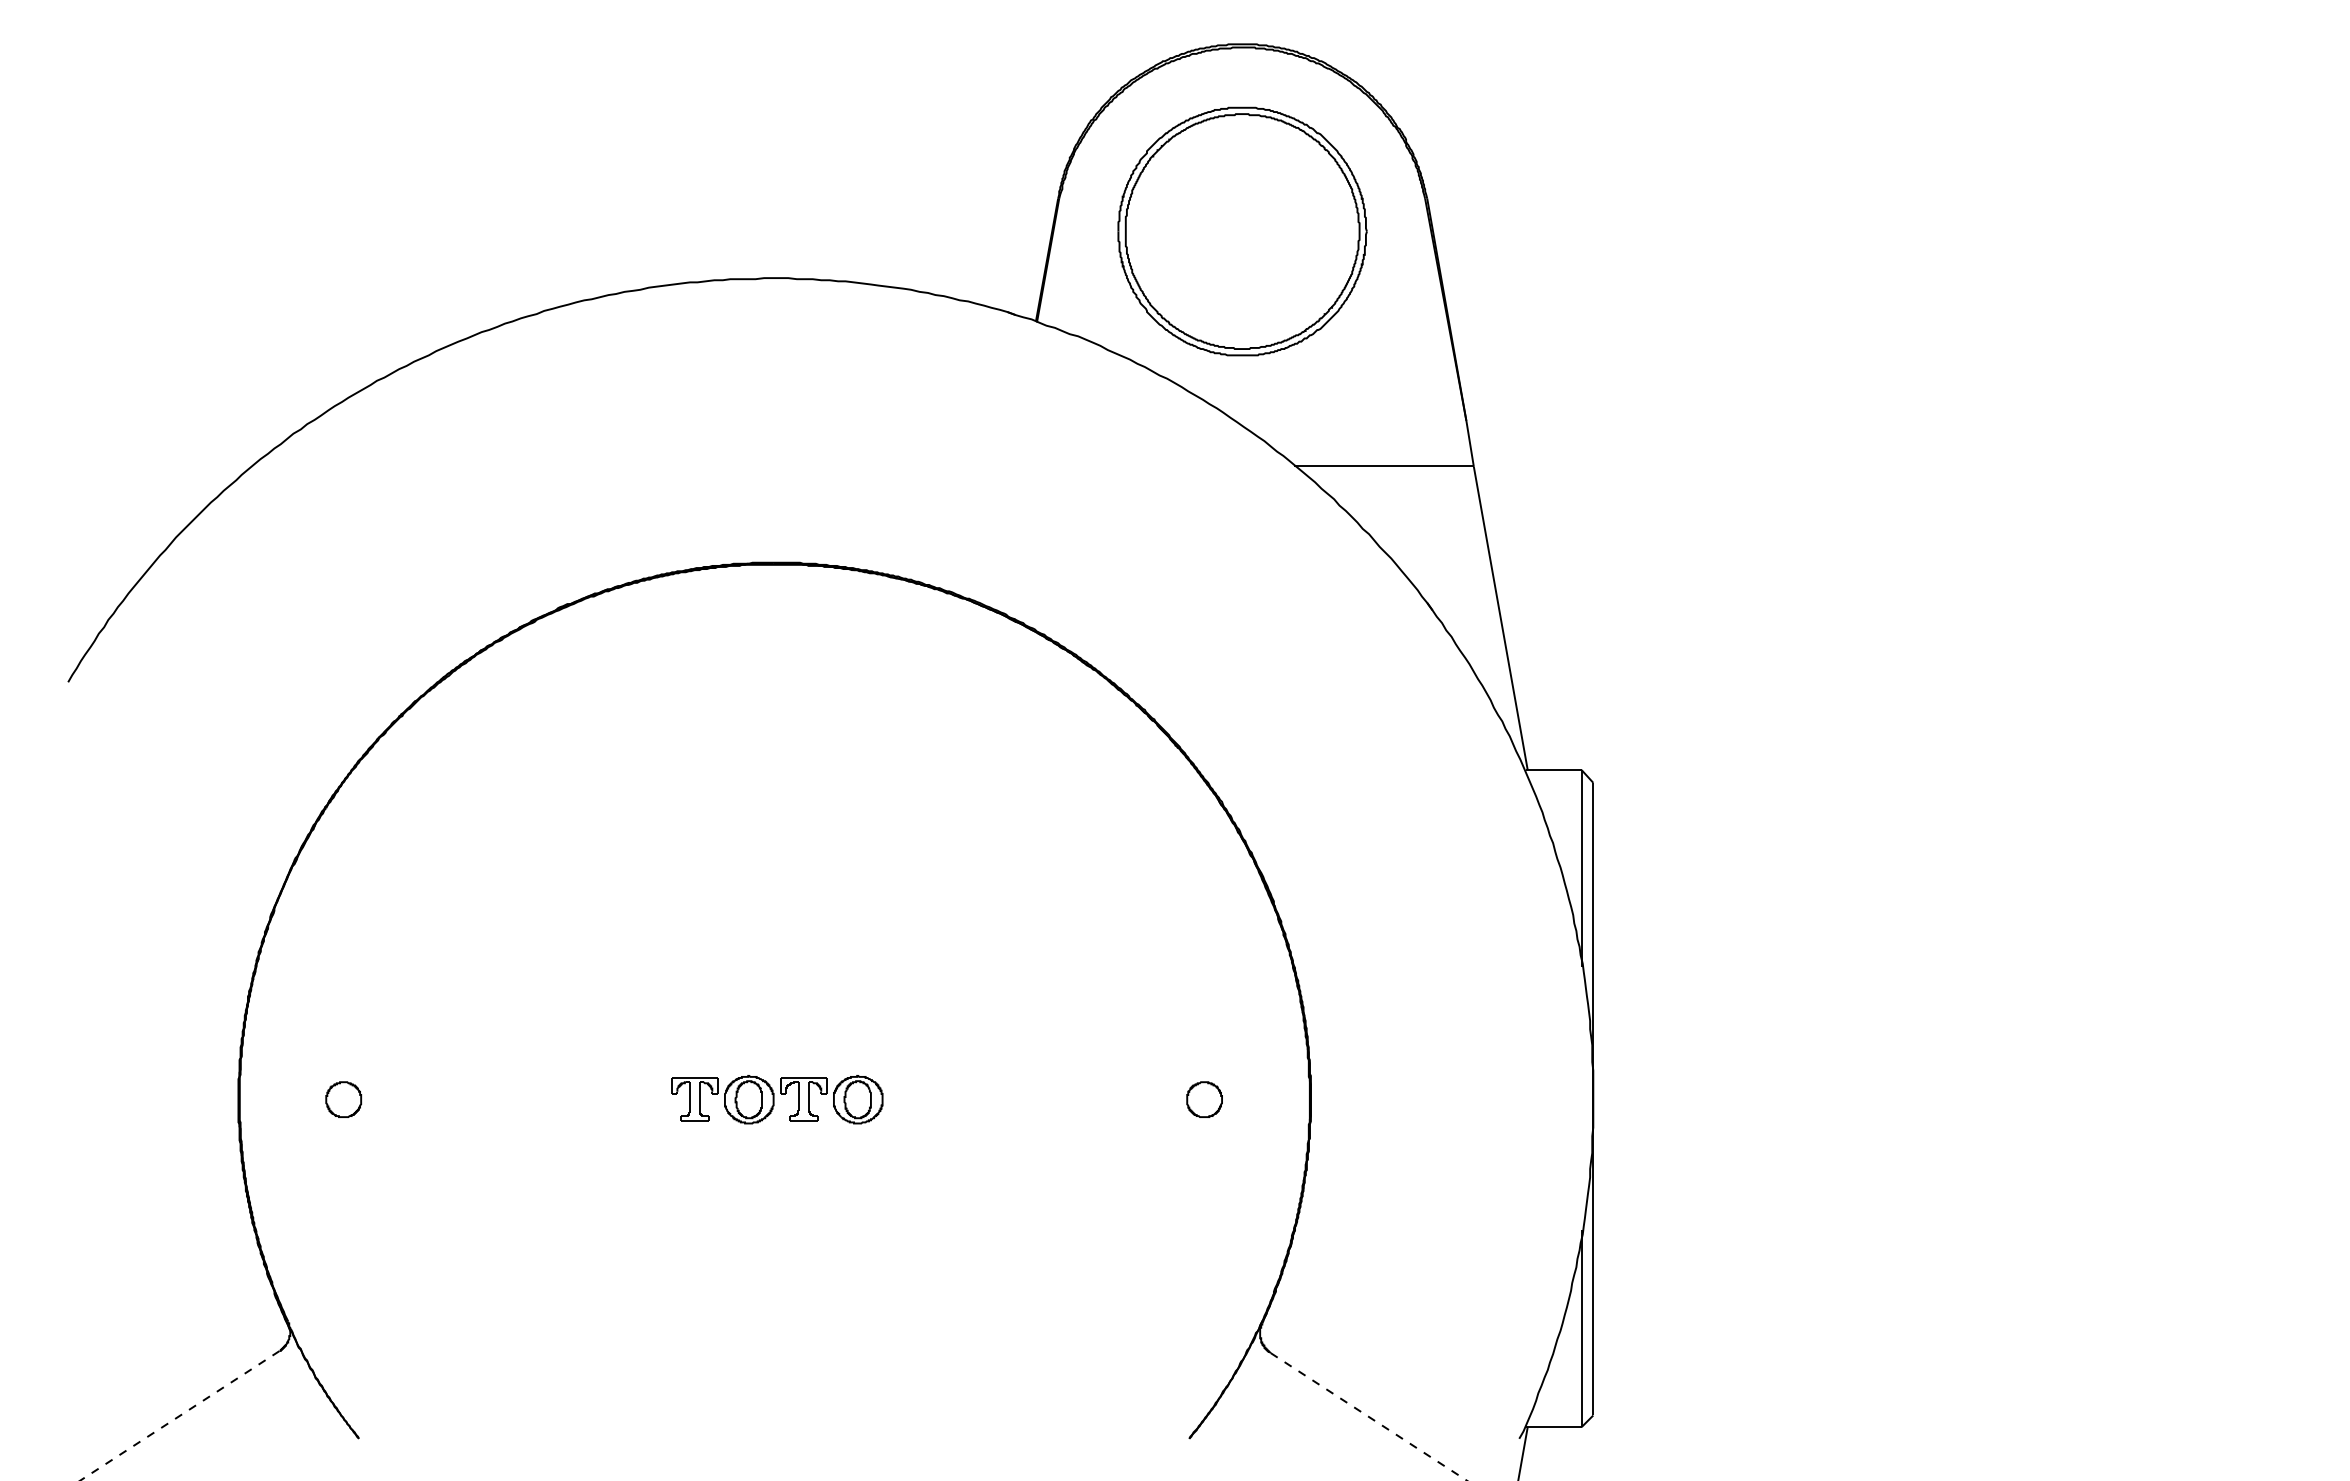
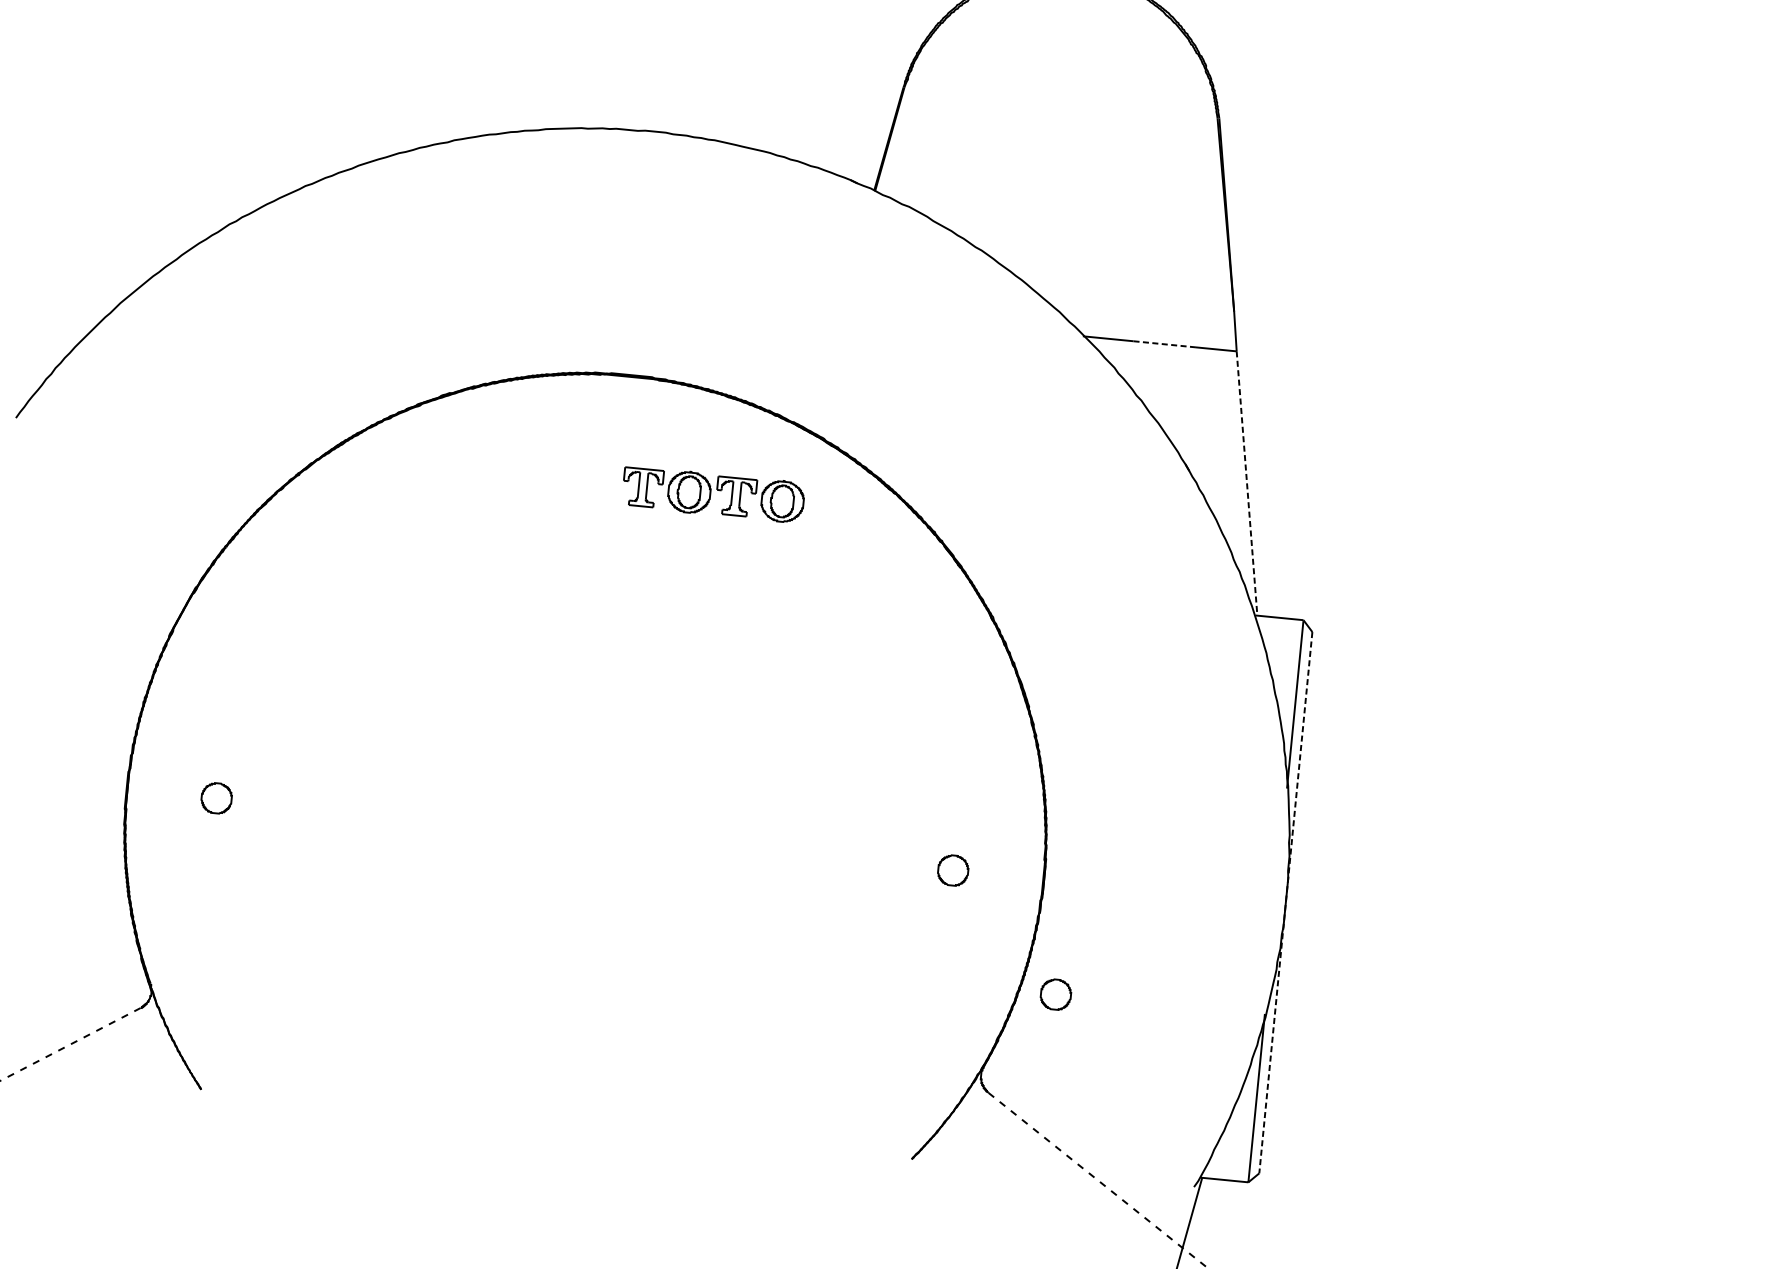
part: (1242, 231) -> (1058, 130), removed
line: (1390, 466) -> (1165, 344), solid -> dashed
line: (1500, 618) -> (1246, 483), solid -> dashed
part: (777, 1099) -> (713, 494), moved
line: (1593, 1099) -> (1286, 903), solid -> dashed
part: (1337, 1231) -> (1055, 994), added

